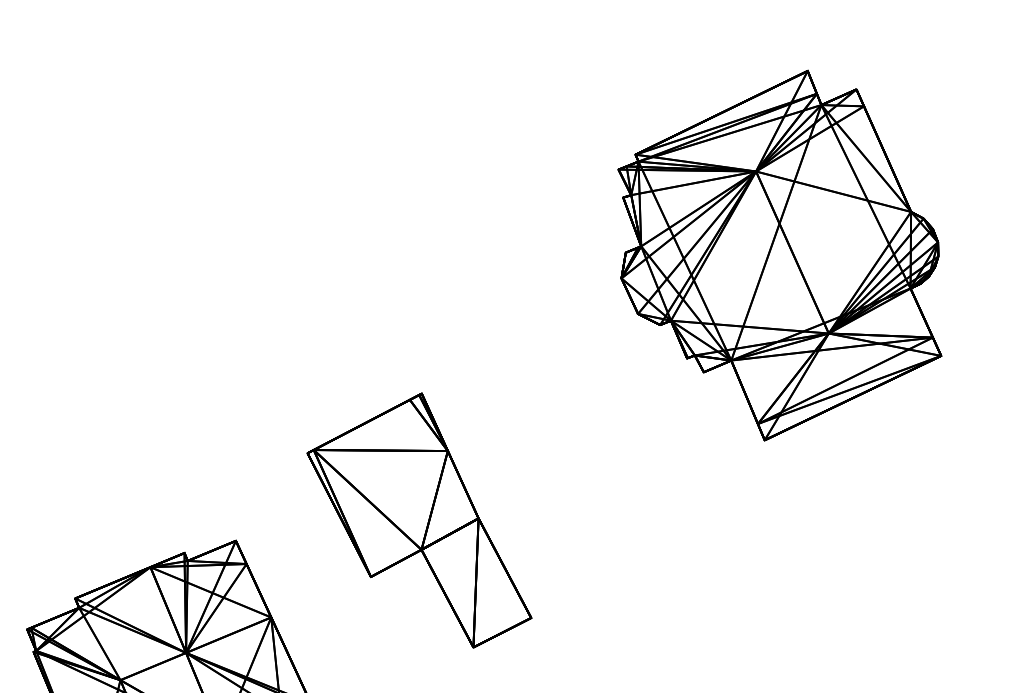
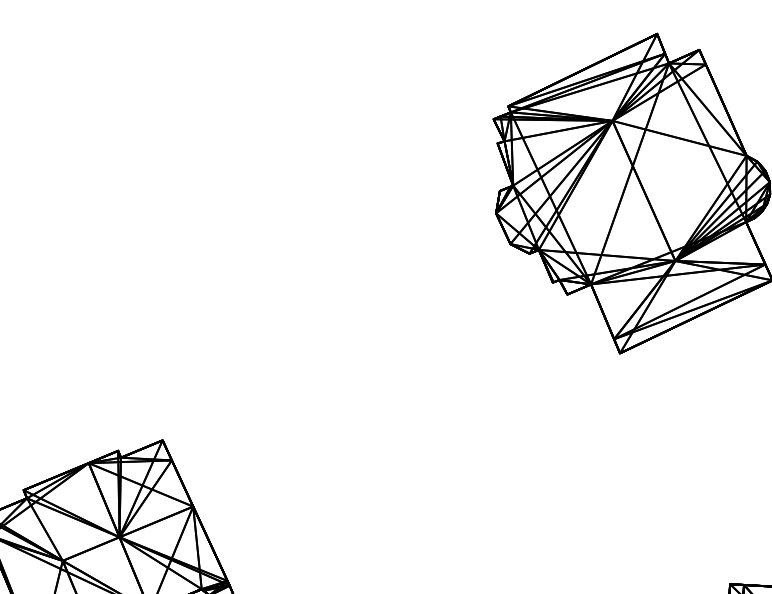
part: (419, 520) -> (321, 422), removed

